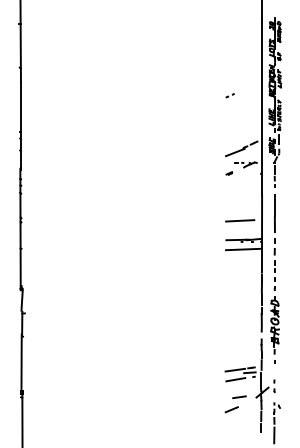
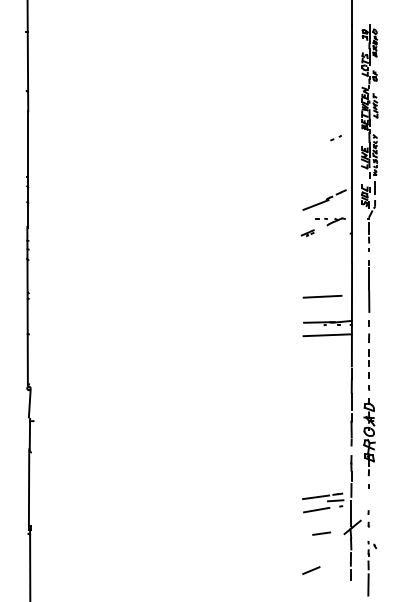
part: (229, 95) -> (335, 137), moved
part: (229, 173) -> (308, 233), size x1.6
line: (231, 409) -> (310, 570), moved

